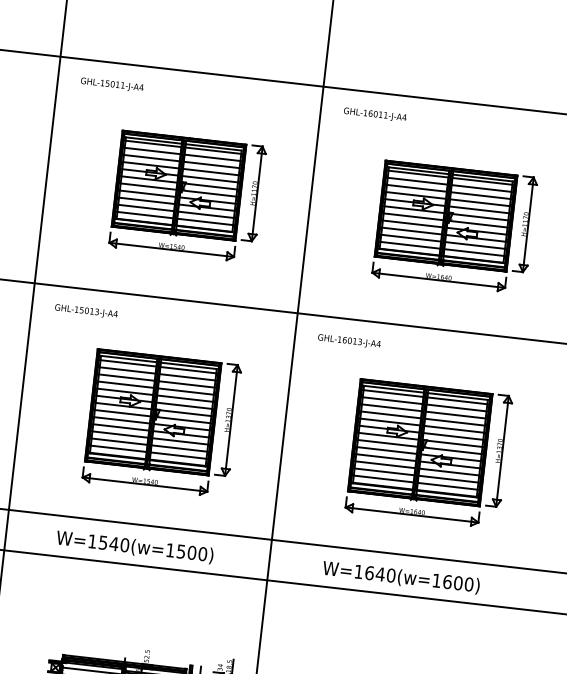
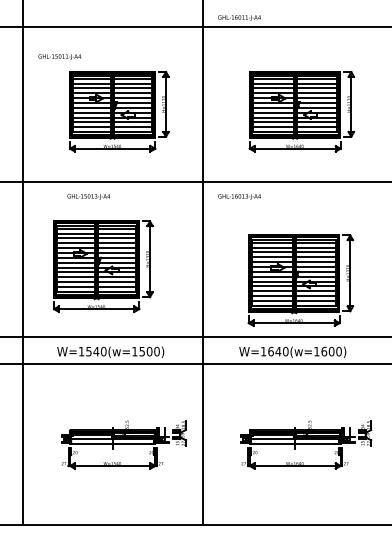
text: (111, 84) -> (59, 56), moved
text: (375, 114) -> (239, 17), moved
text: (86, 310) -> (88, 196), moved
part: (162, 423) -> (103, 266), moved
part: (428, 453) -> (300, 280), moved

